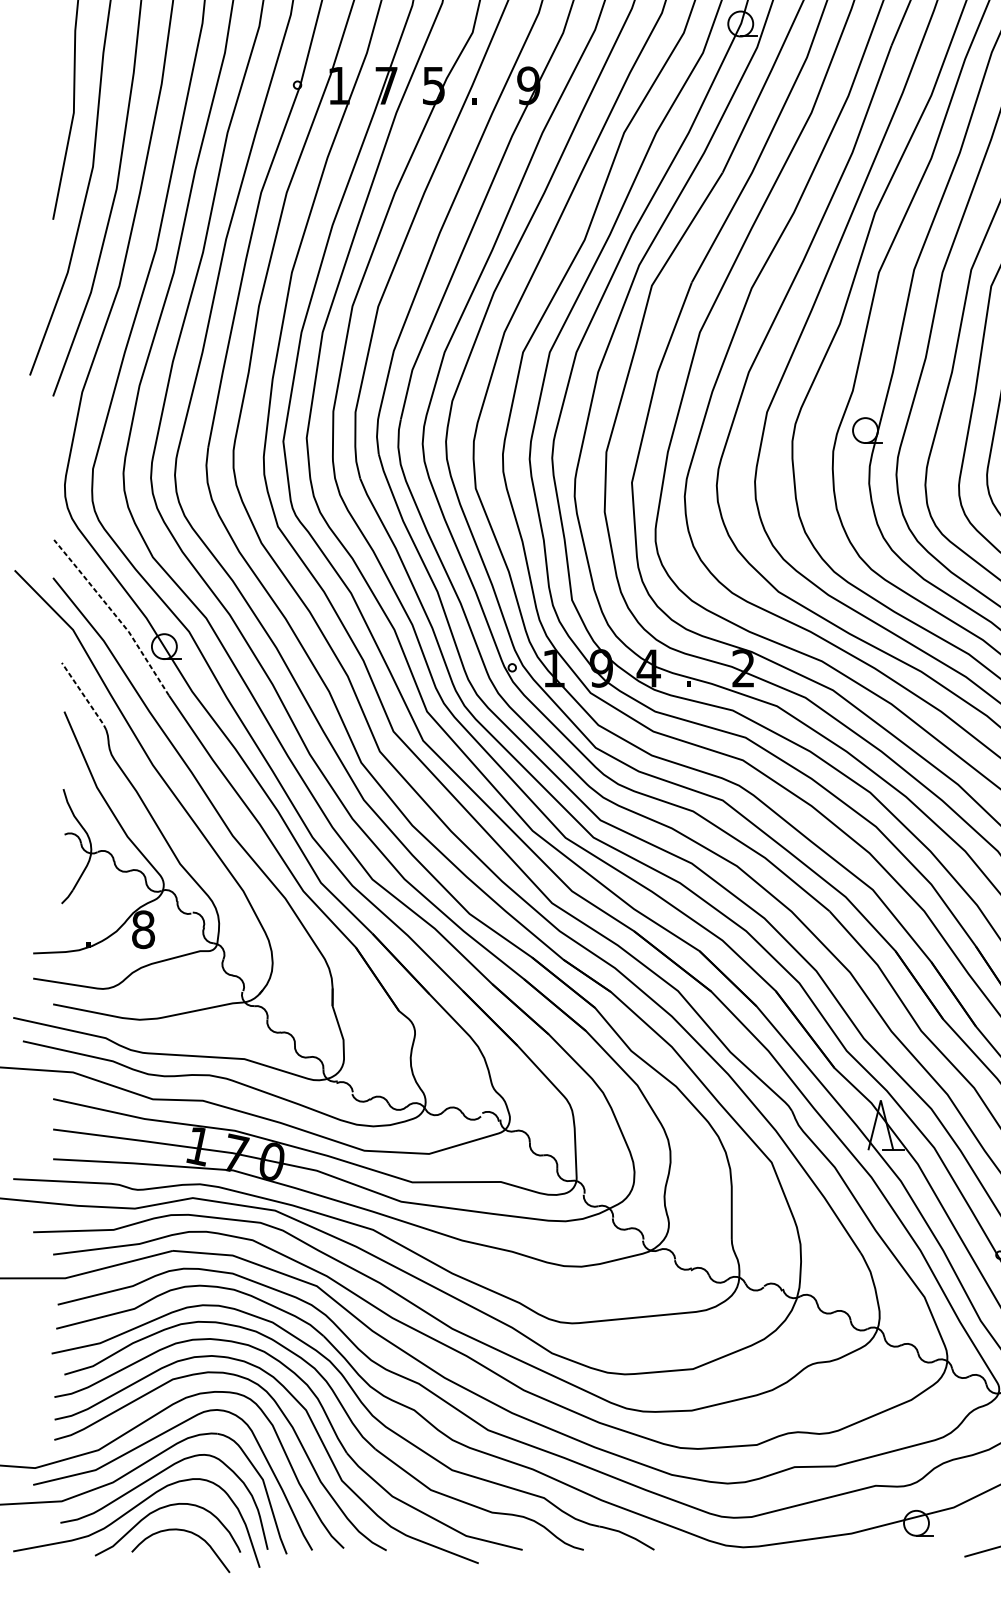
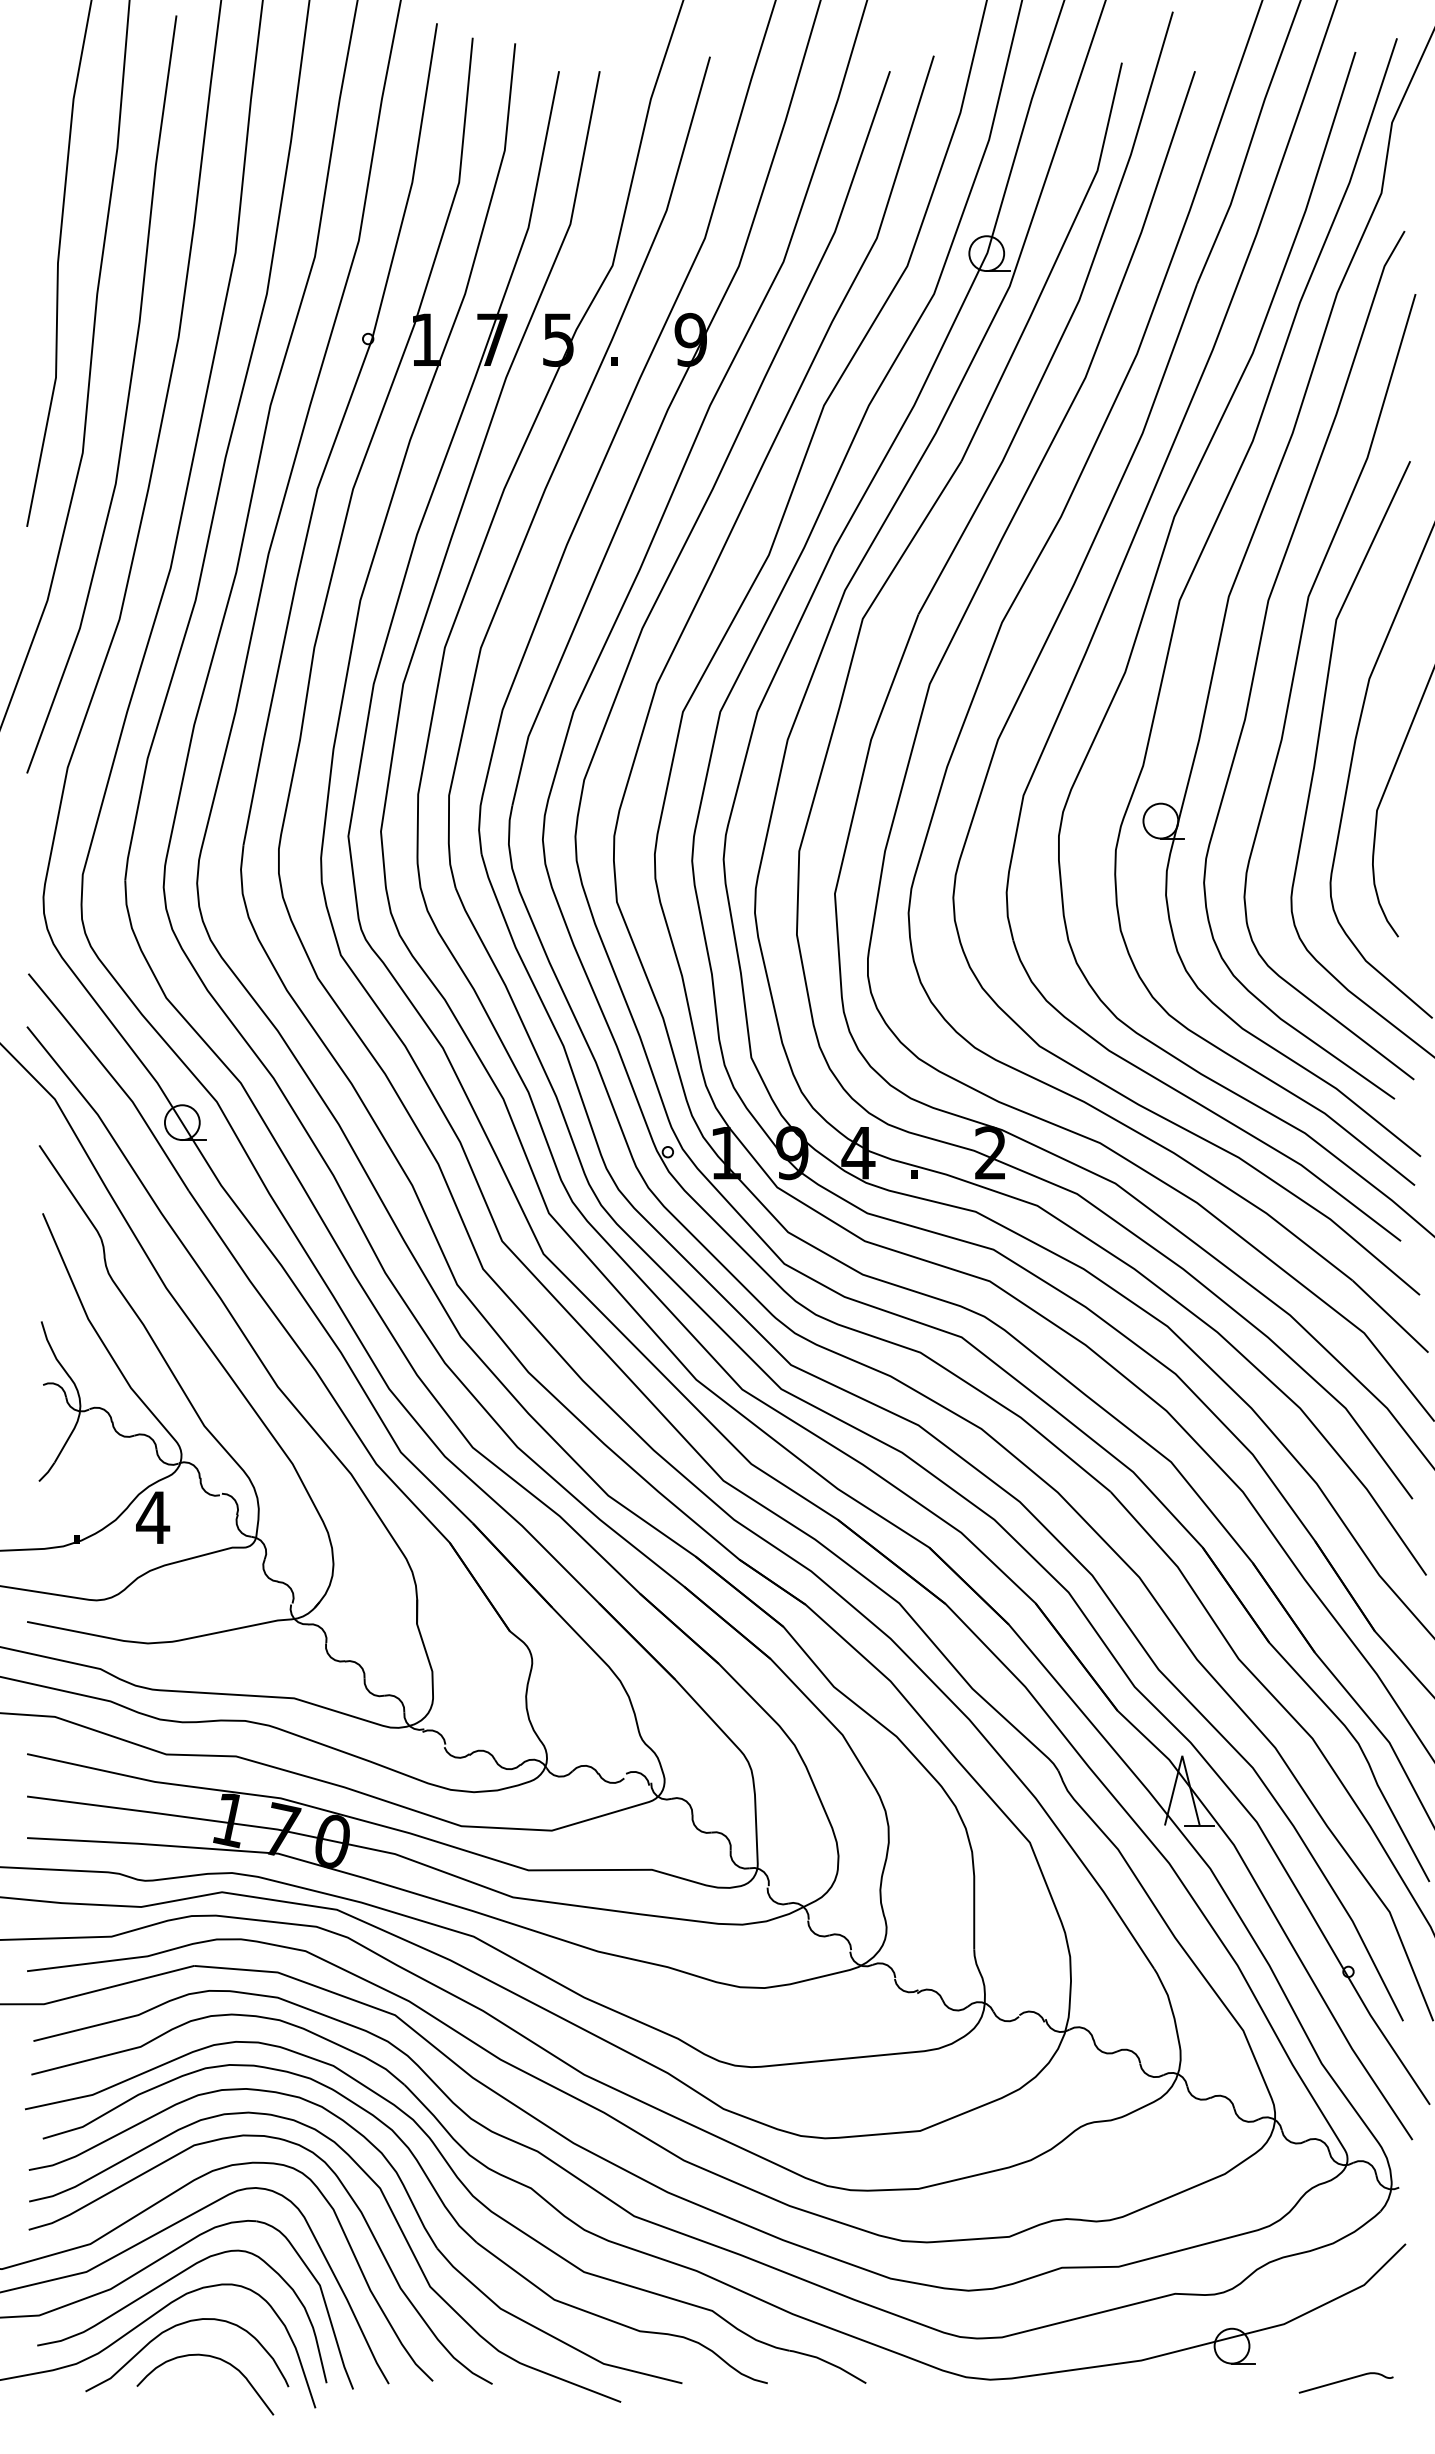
line: (115, 615) -> (113, 1078), dashed -> solid
line: (84, 697) -> (71, 1193), dashed -> solid
text: (143, 929) -> (153, 1517), 8 -> 4

